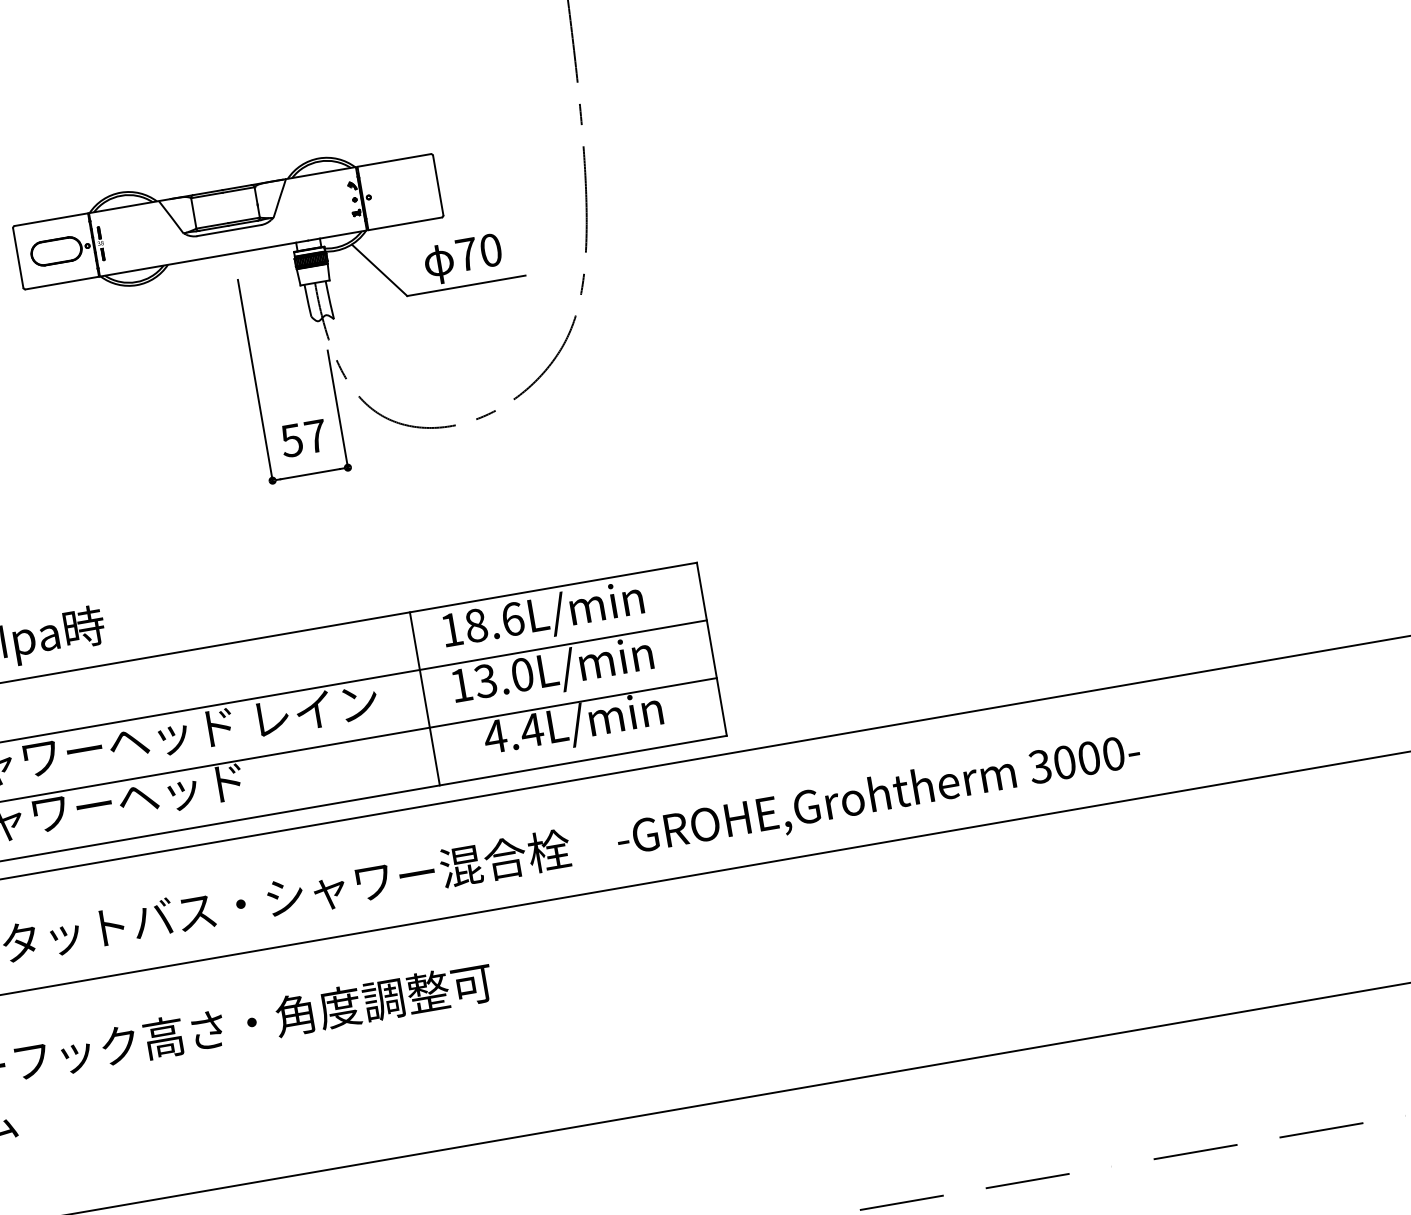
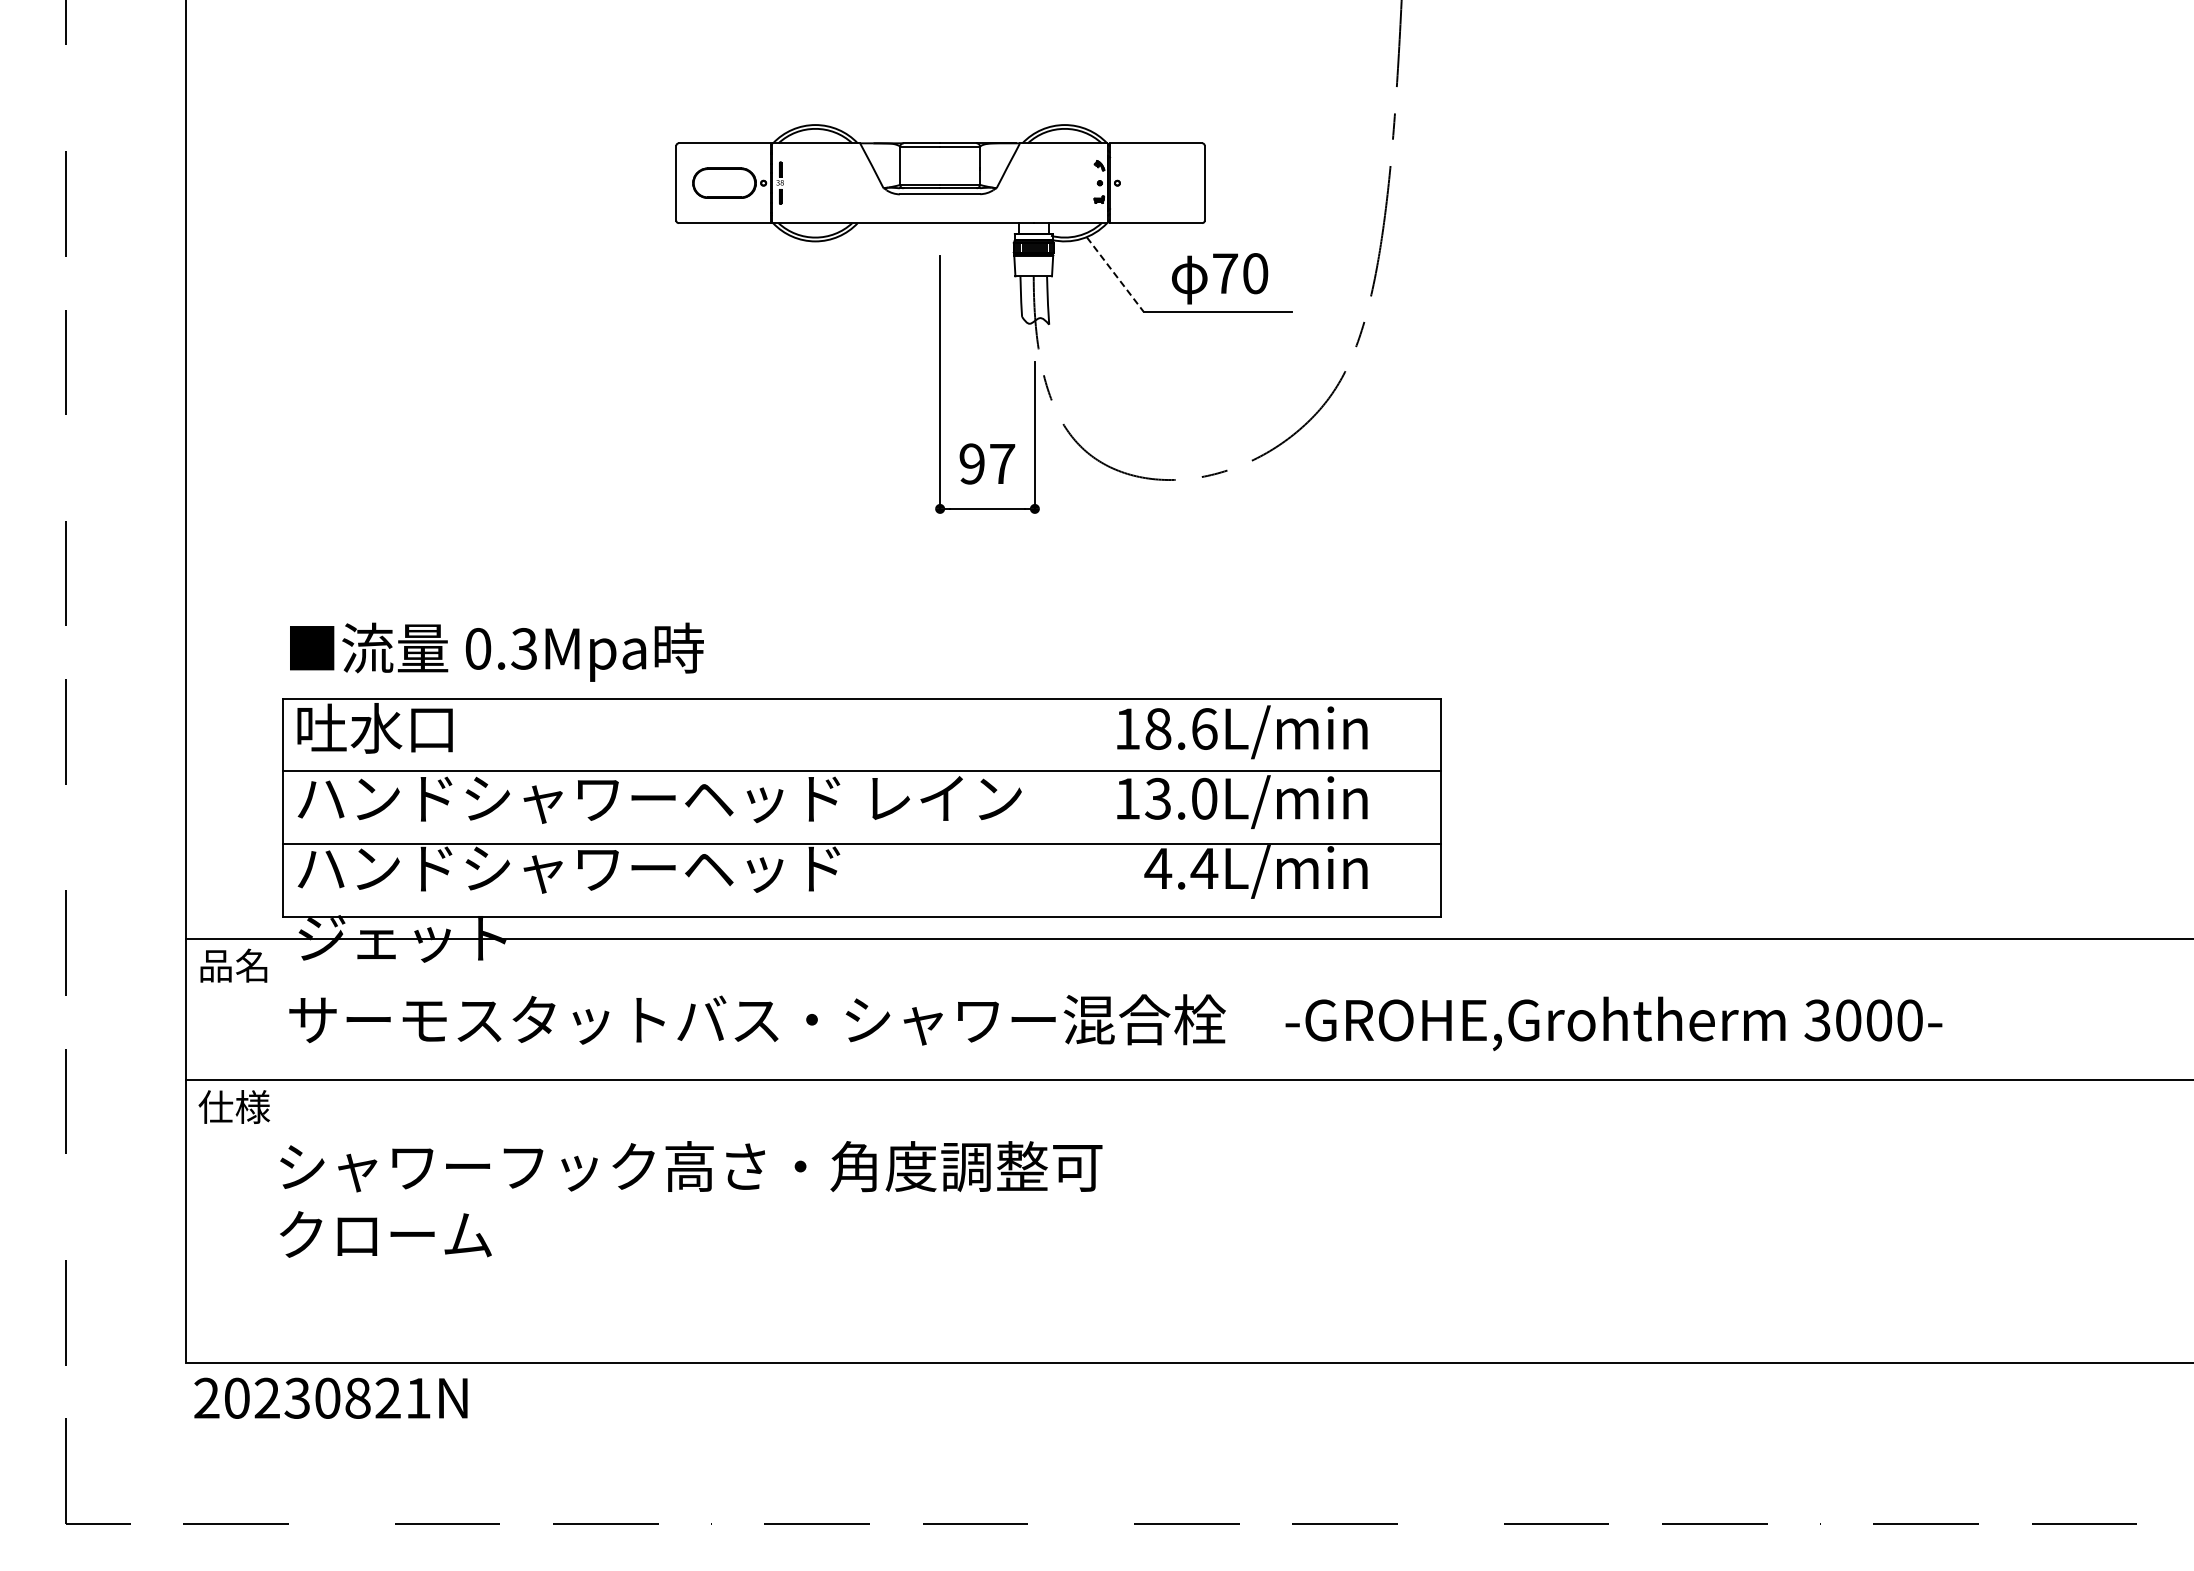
line: (379, 270) -> (1115, 274), solid -> dashed
text: (291, 440) -> (971, 463), 57 -> 97
line: (425, 698) -> (1080, 807), removed

